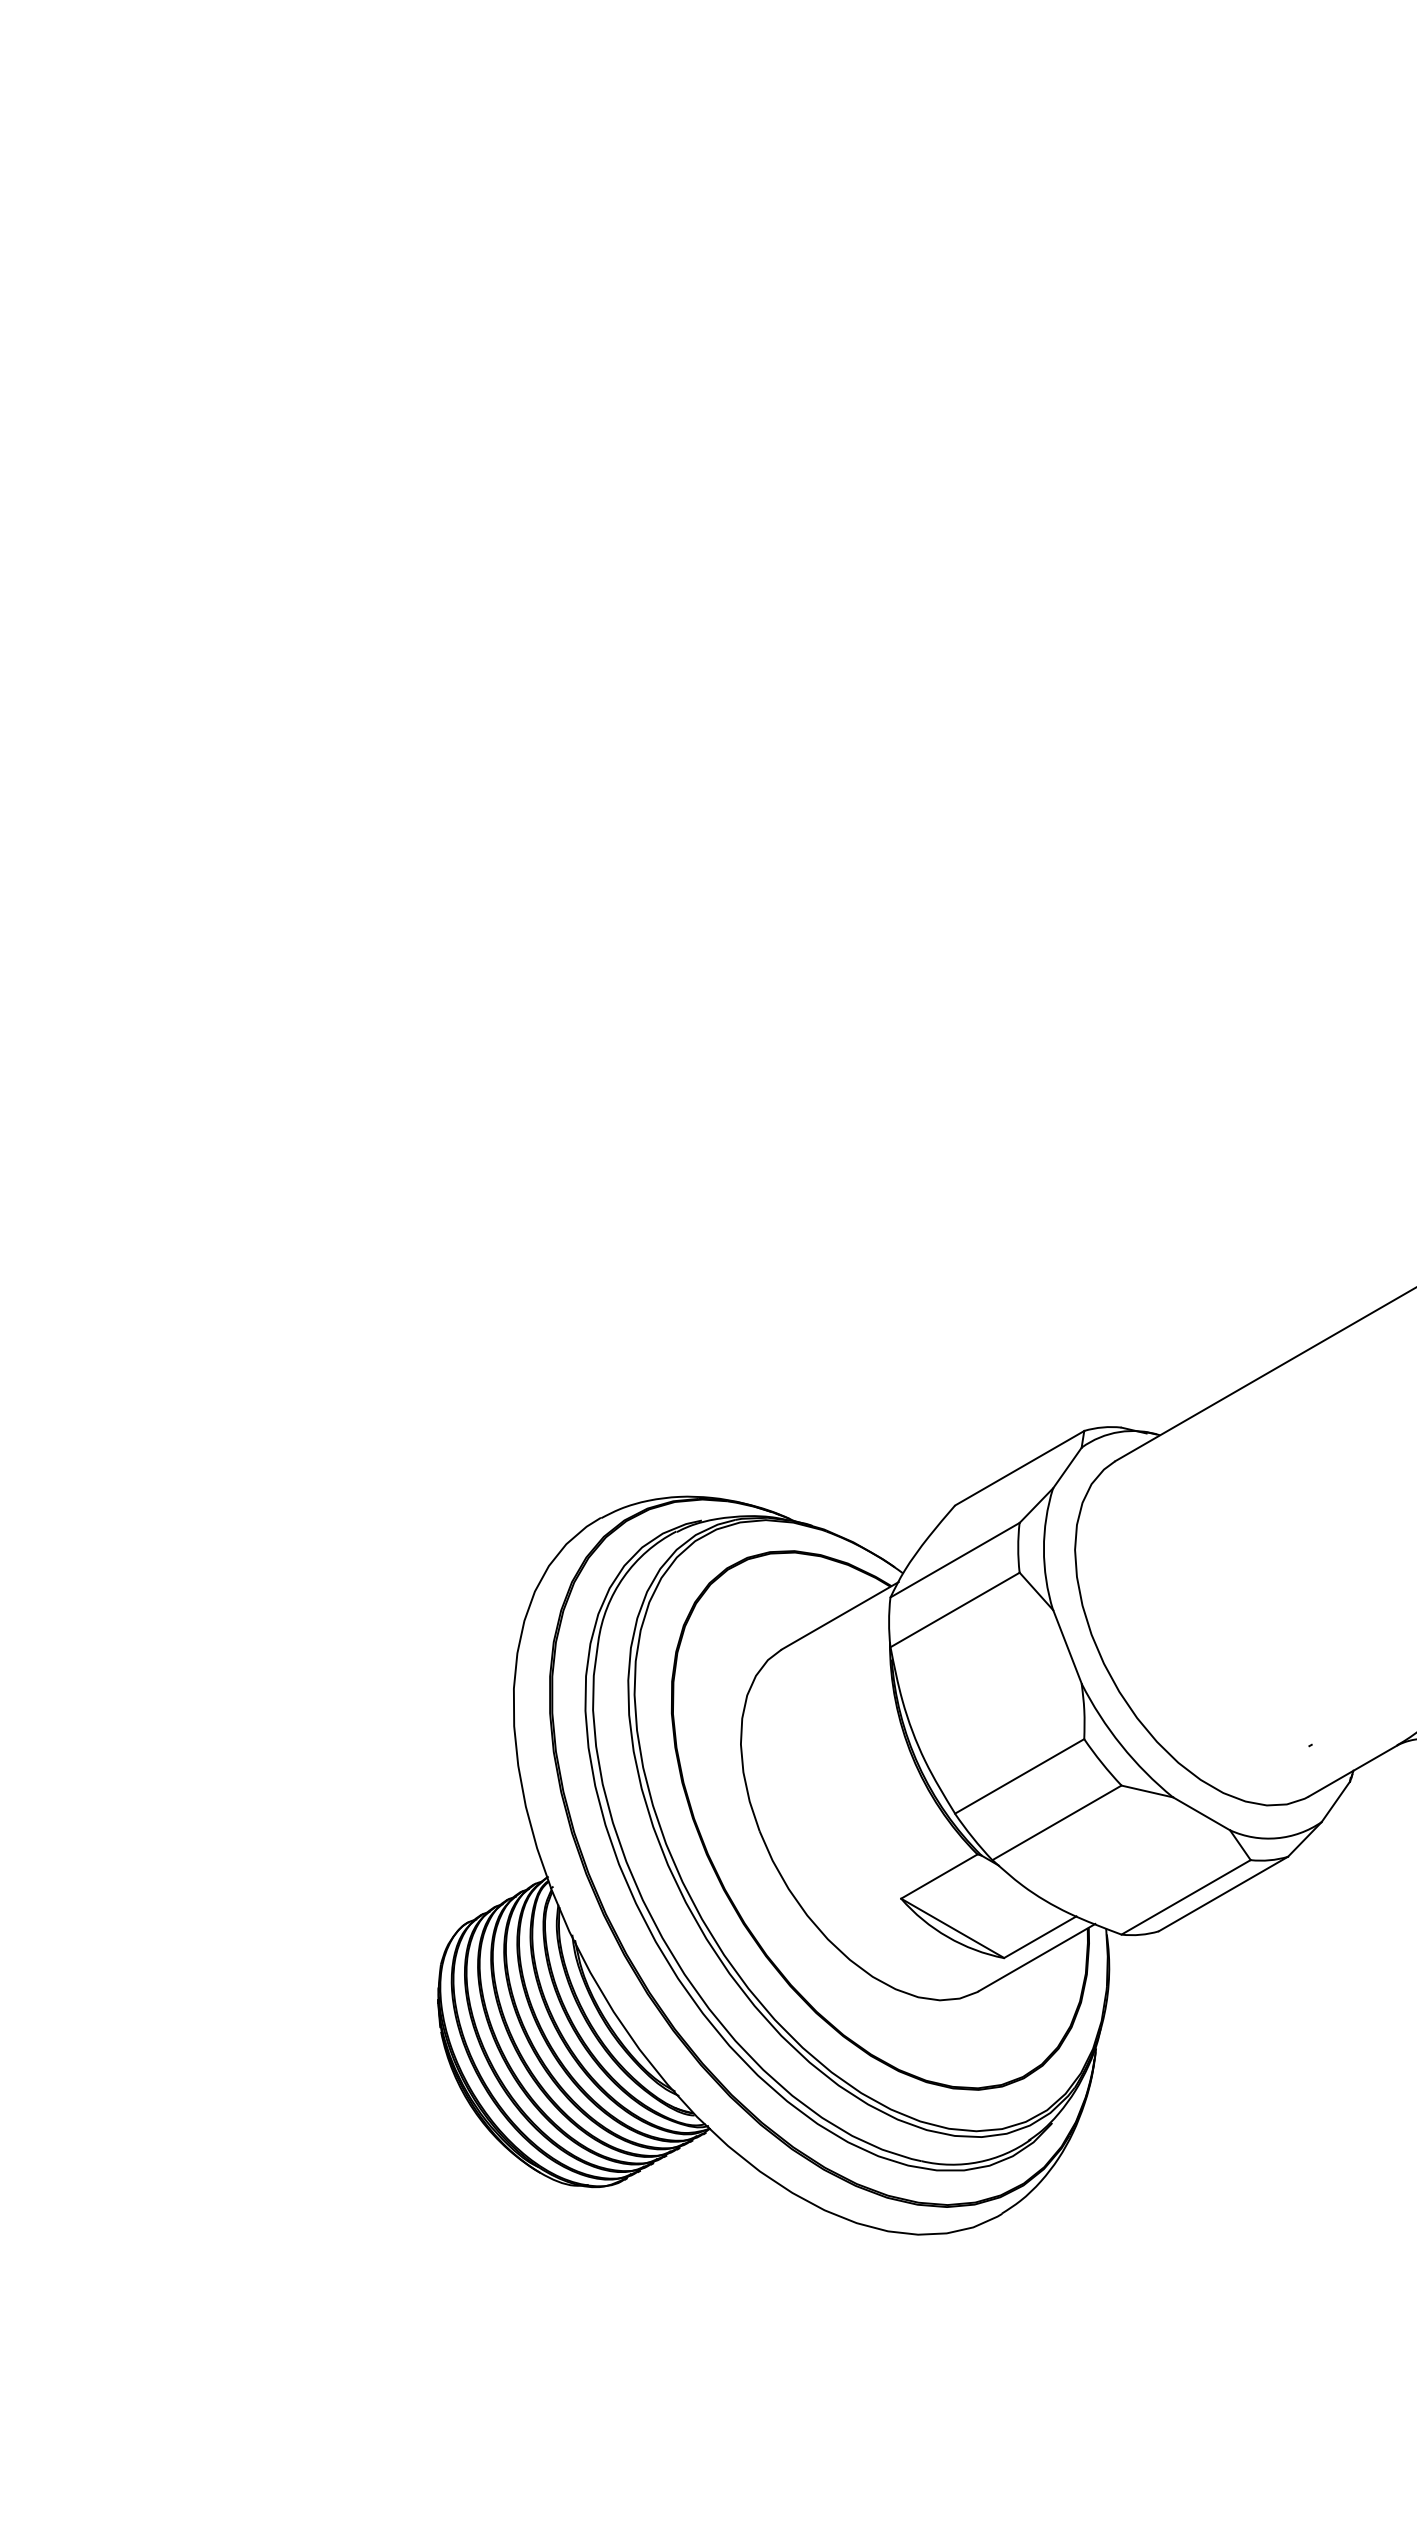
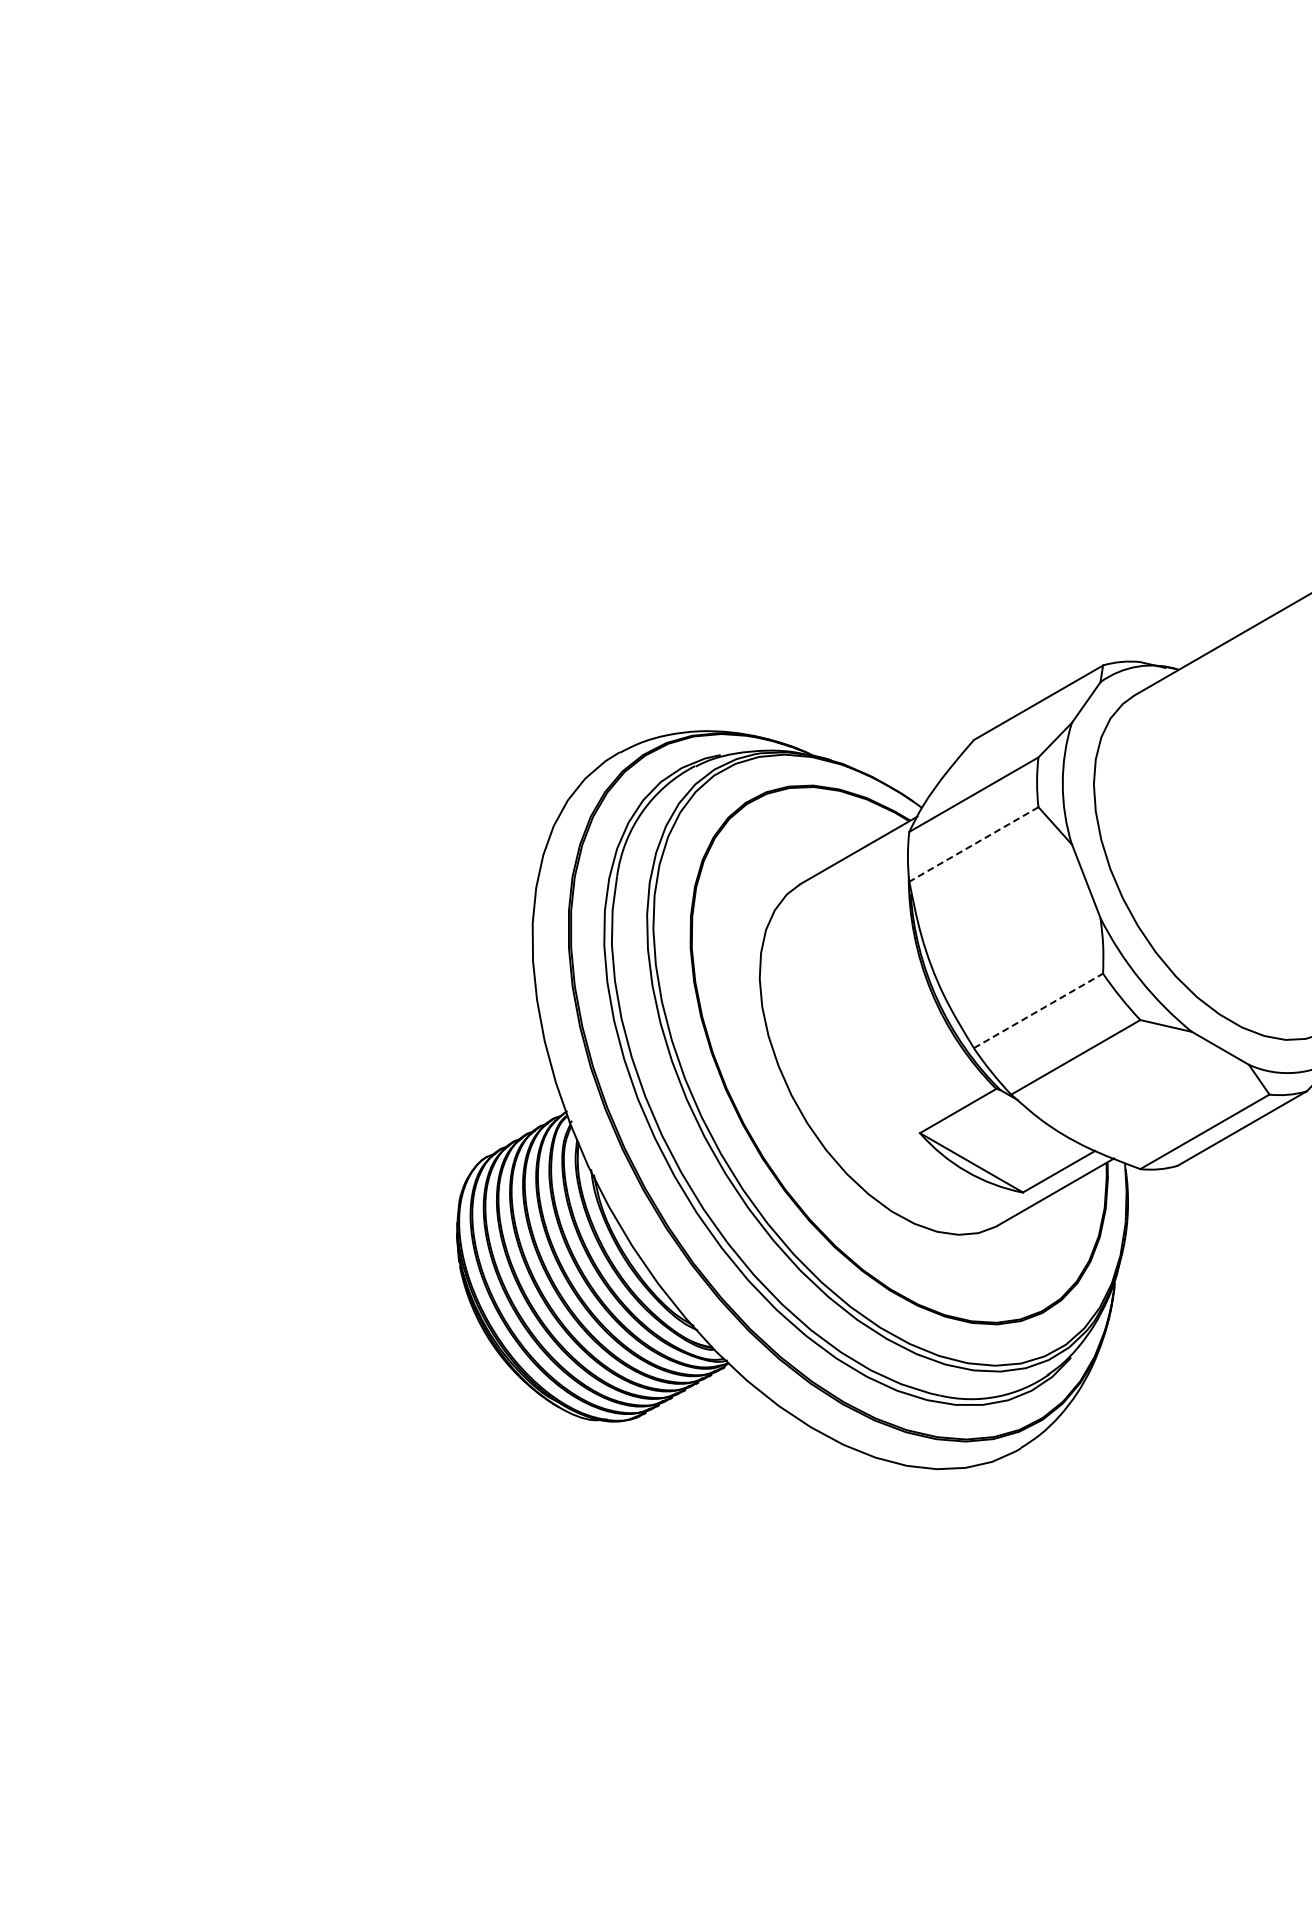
line: (955, 1609) -> (974, 843), solid -> dashed
line: (1019, 1776) -> (1038, 1010), solid -> dashed

